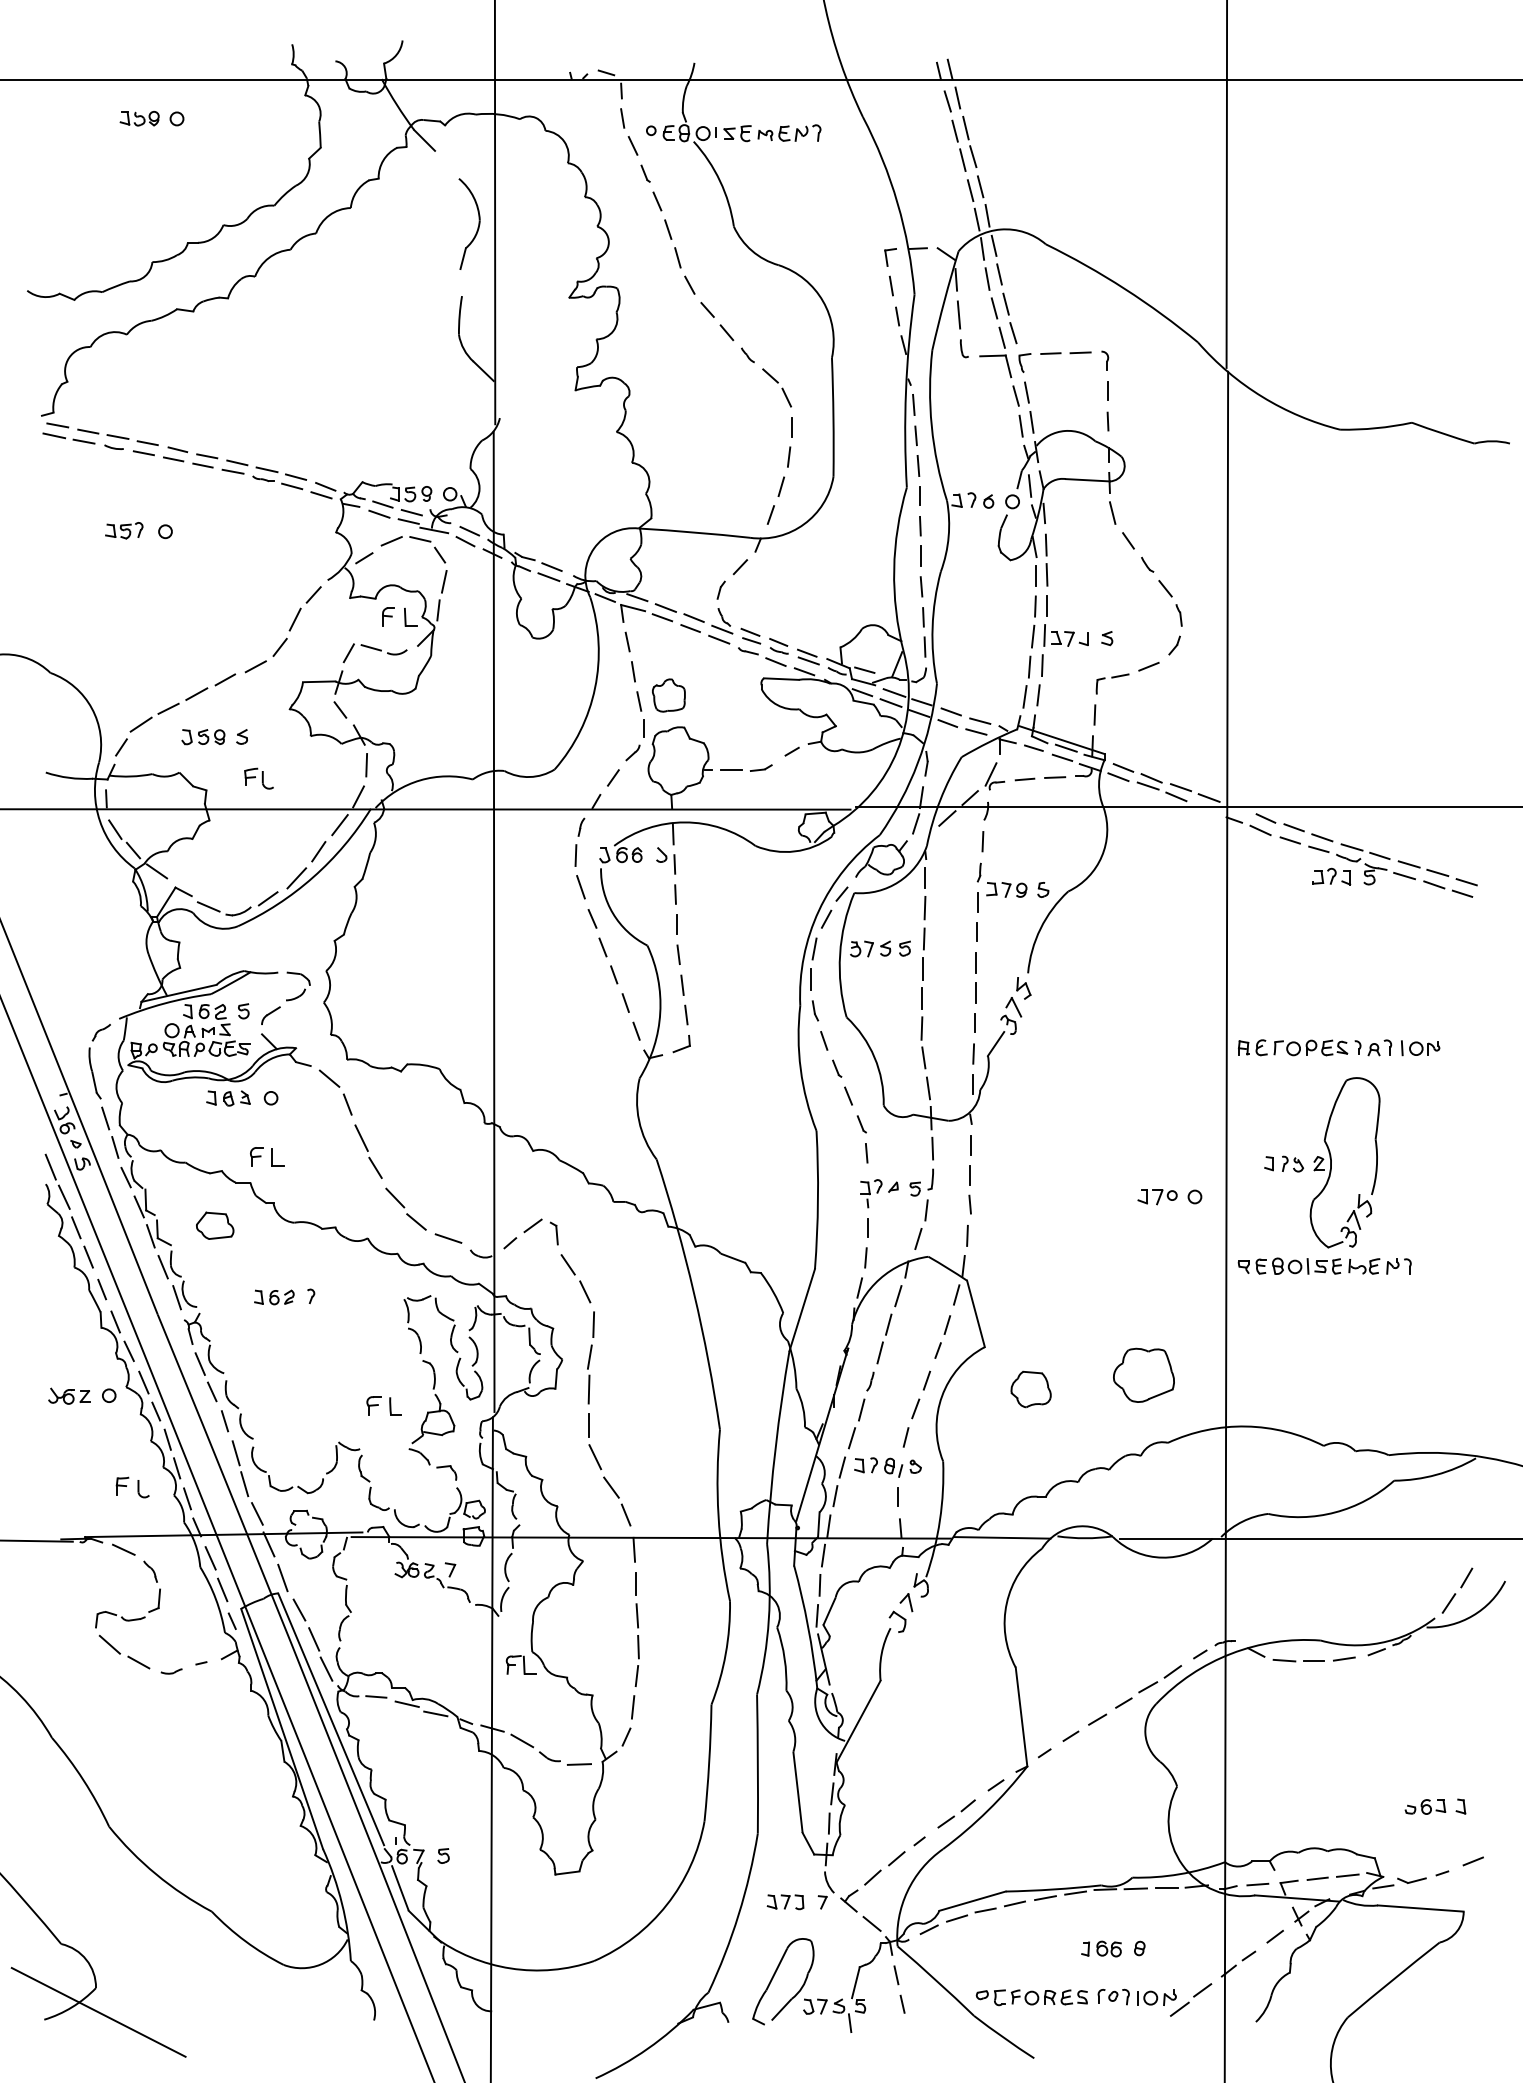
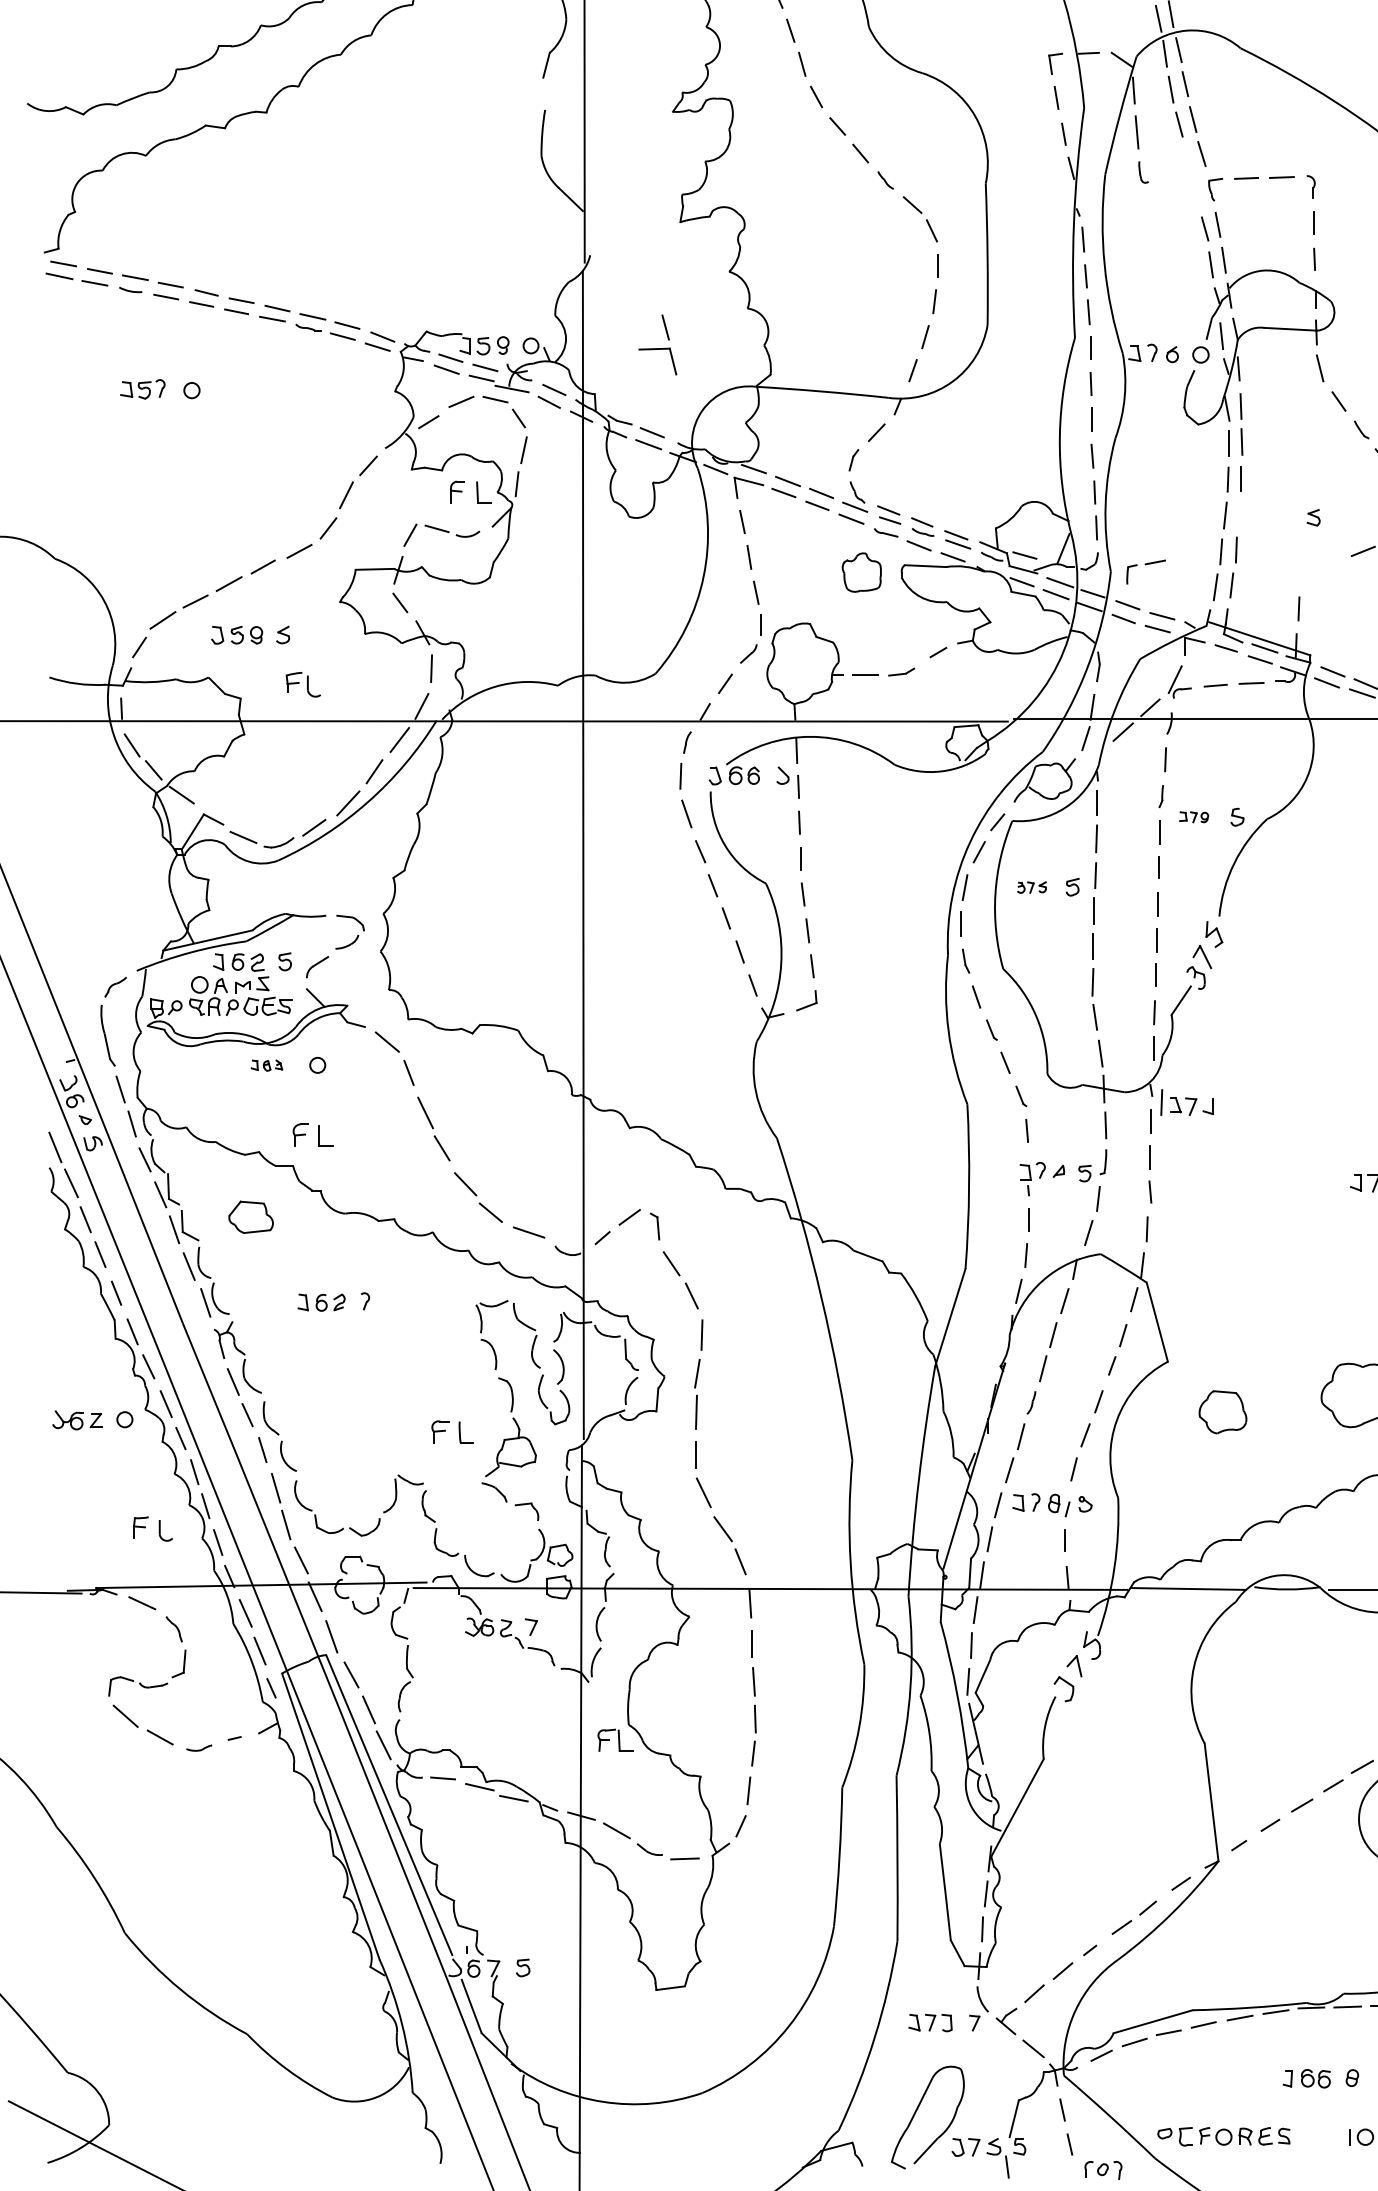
part: (995, 352) -> (657, 345), moved
part: (1065, 635) -> (1186, 1102), moved
part: (1112, 683) -> (1146, 571), moved
part: (668, 695) -> (861, 572), moved
part: (1006, 889) -> (1193, 816), size x0.6
part: (870, 948) -> (1031, 886), size x0.6
part: (228, 1098) -> (266, 1065), size x0.6
part: (1113, 1996) -> (1103, 2169), moved

